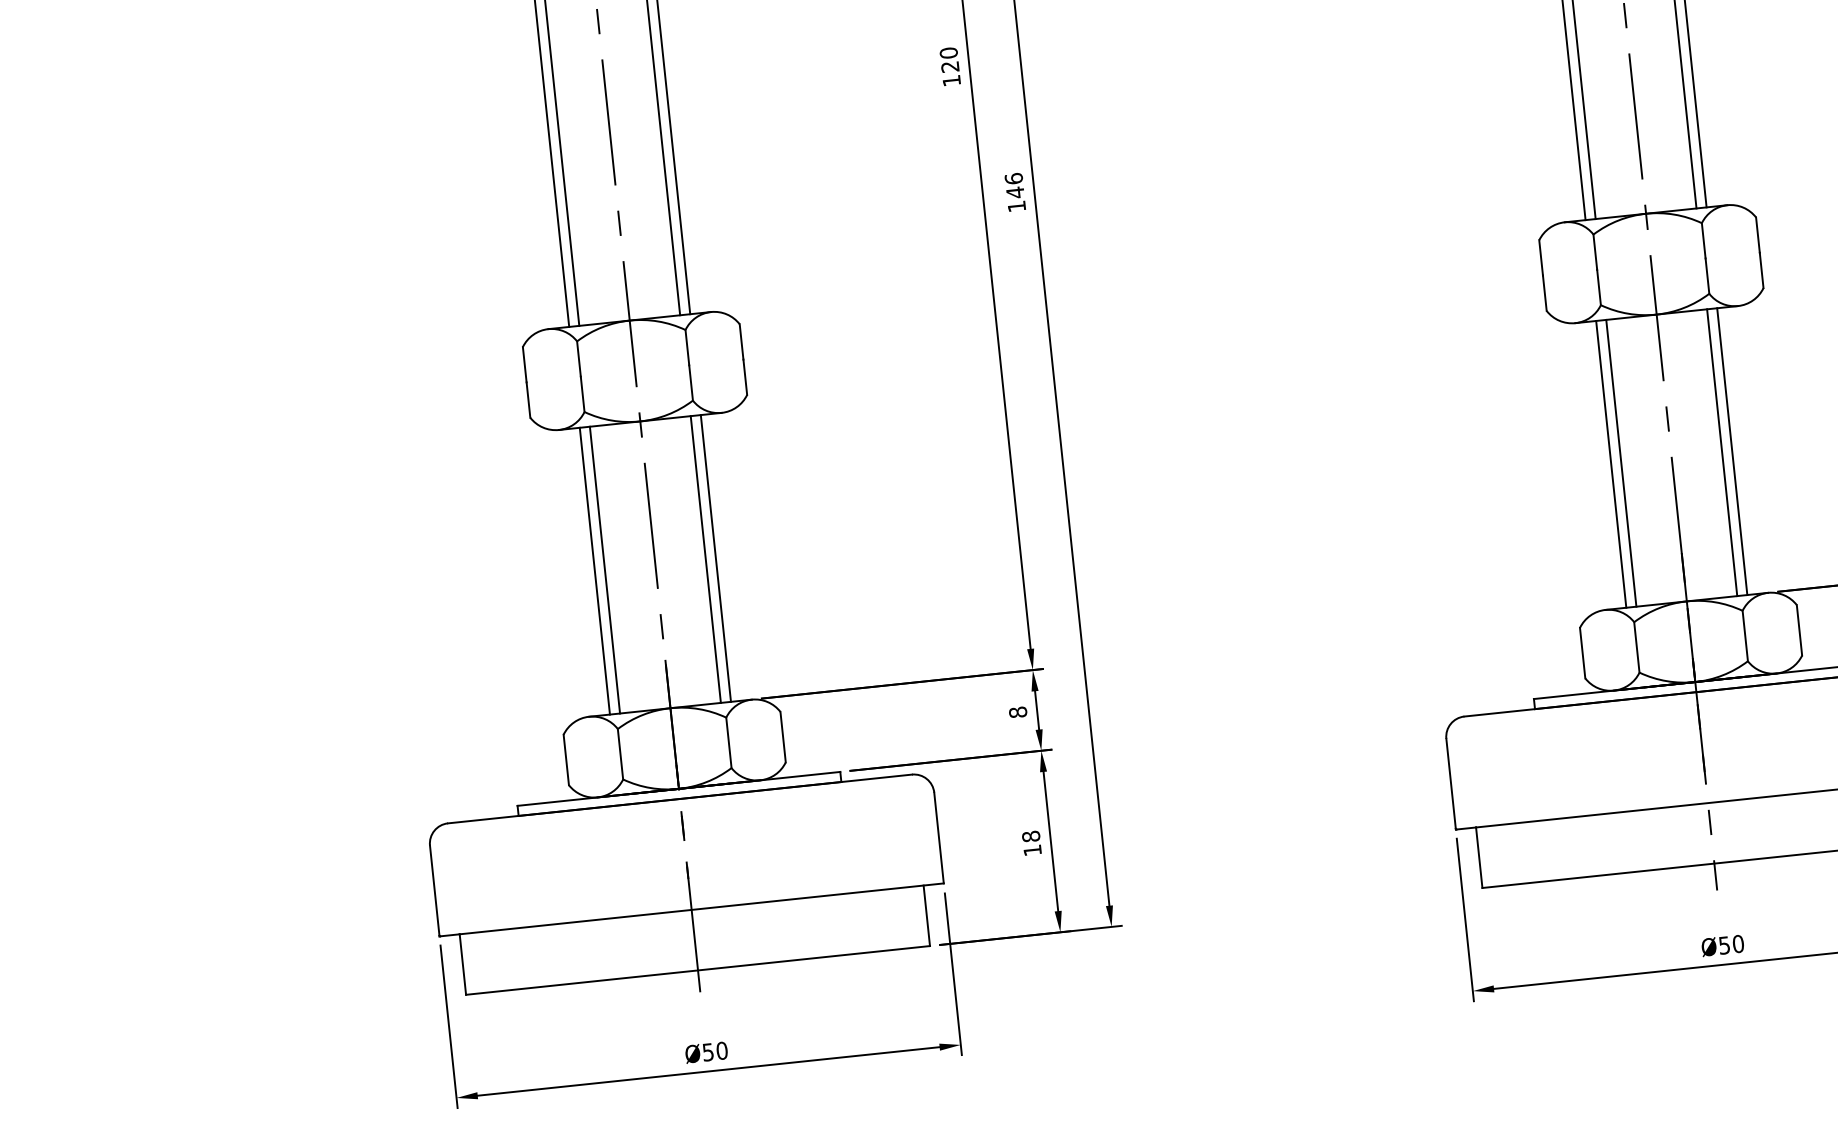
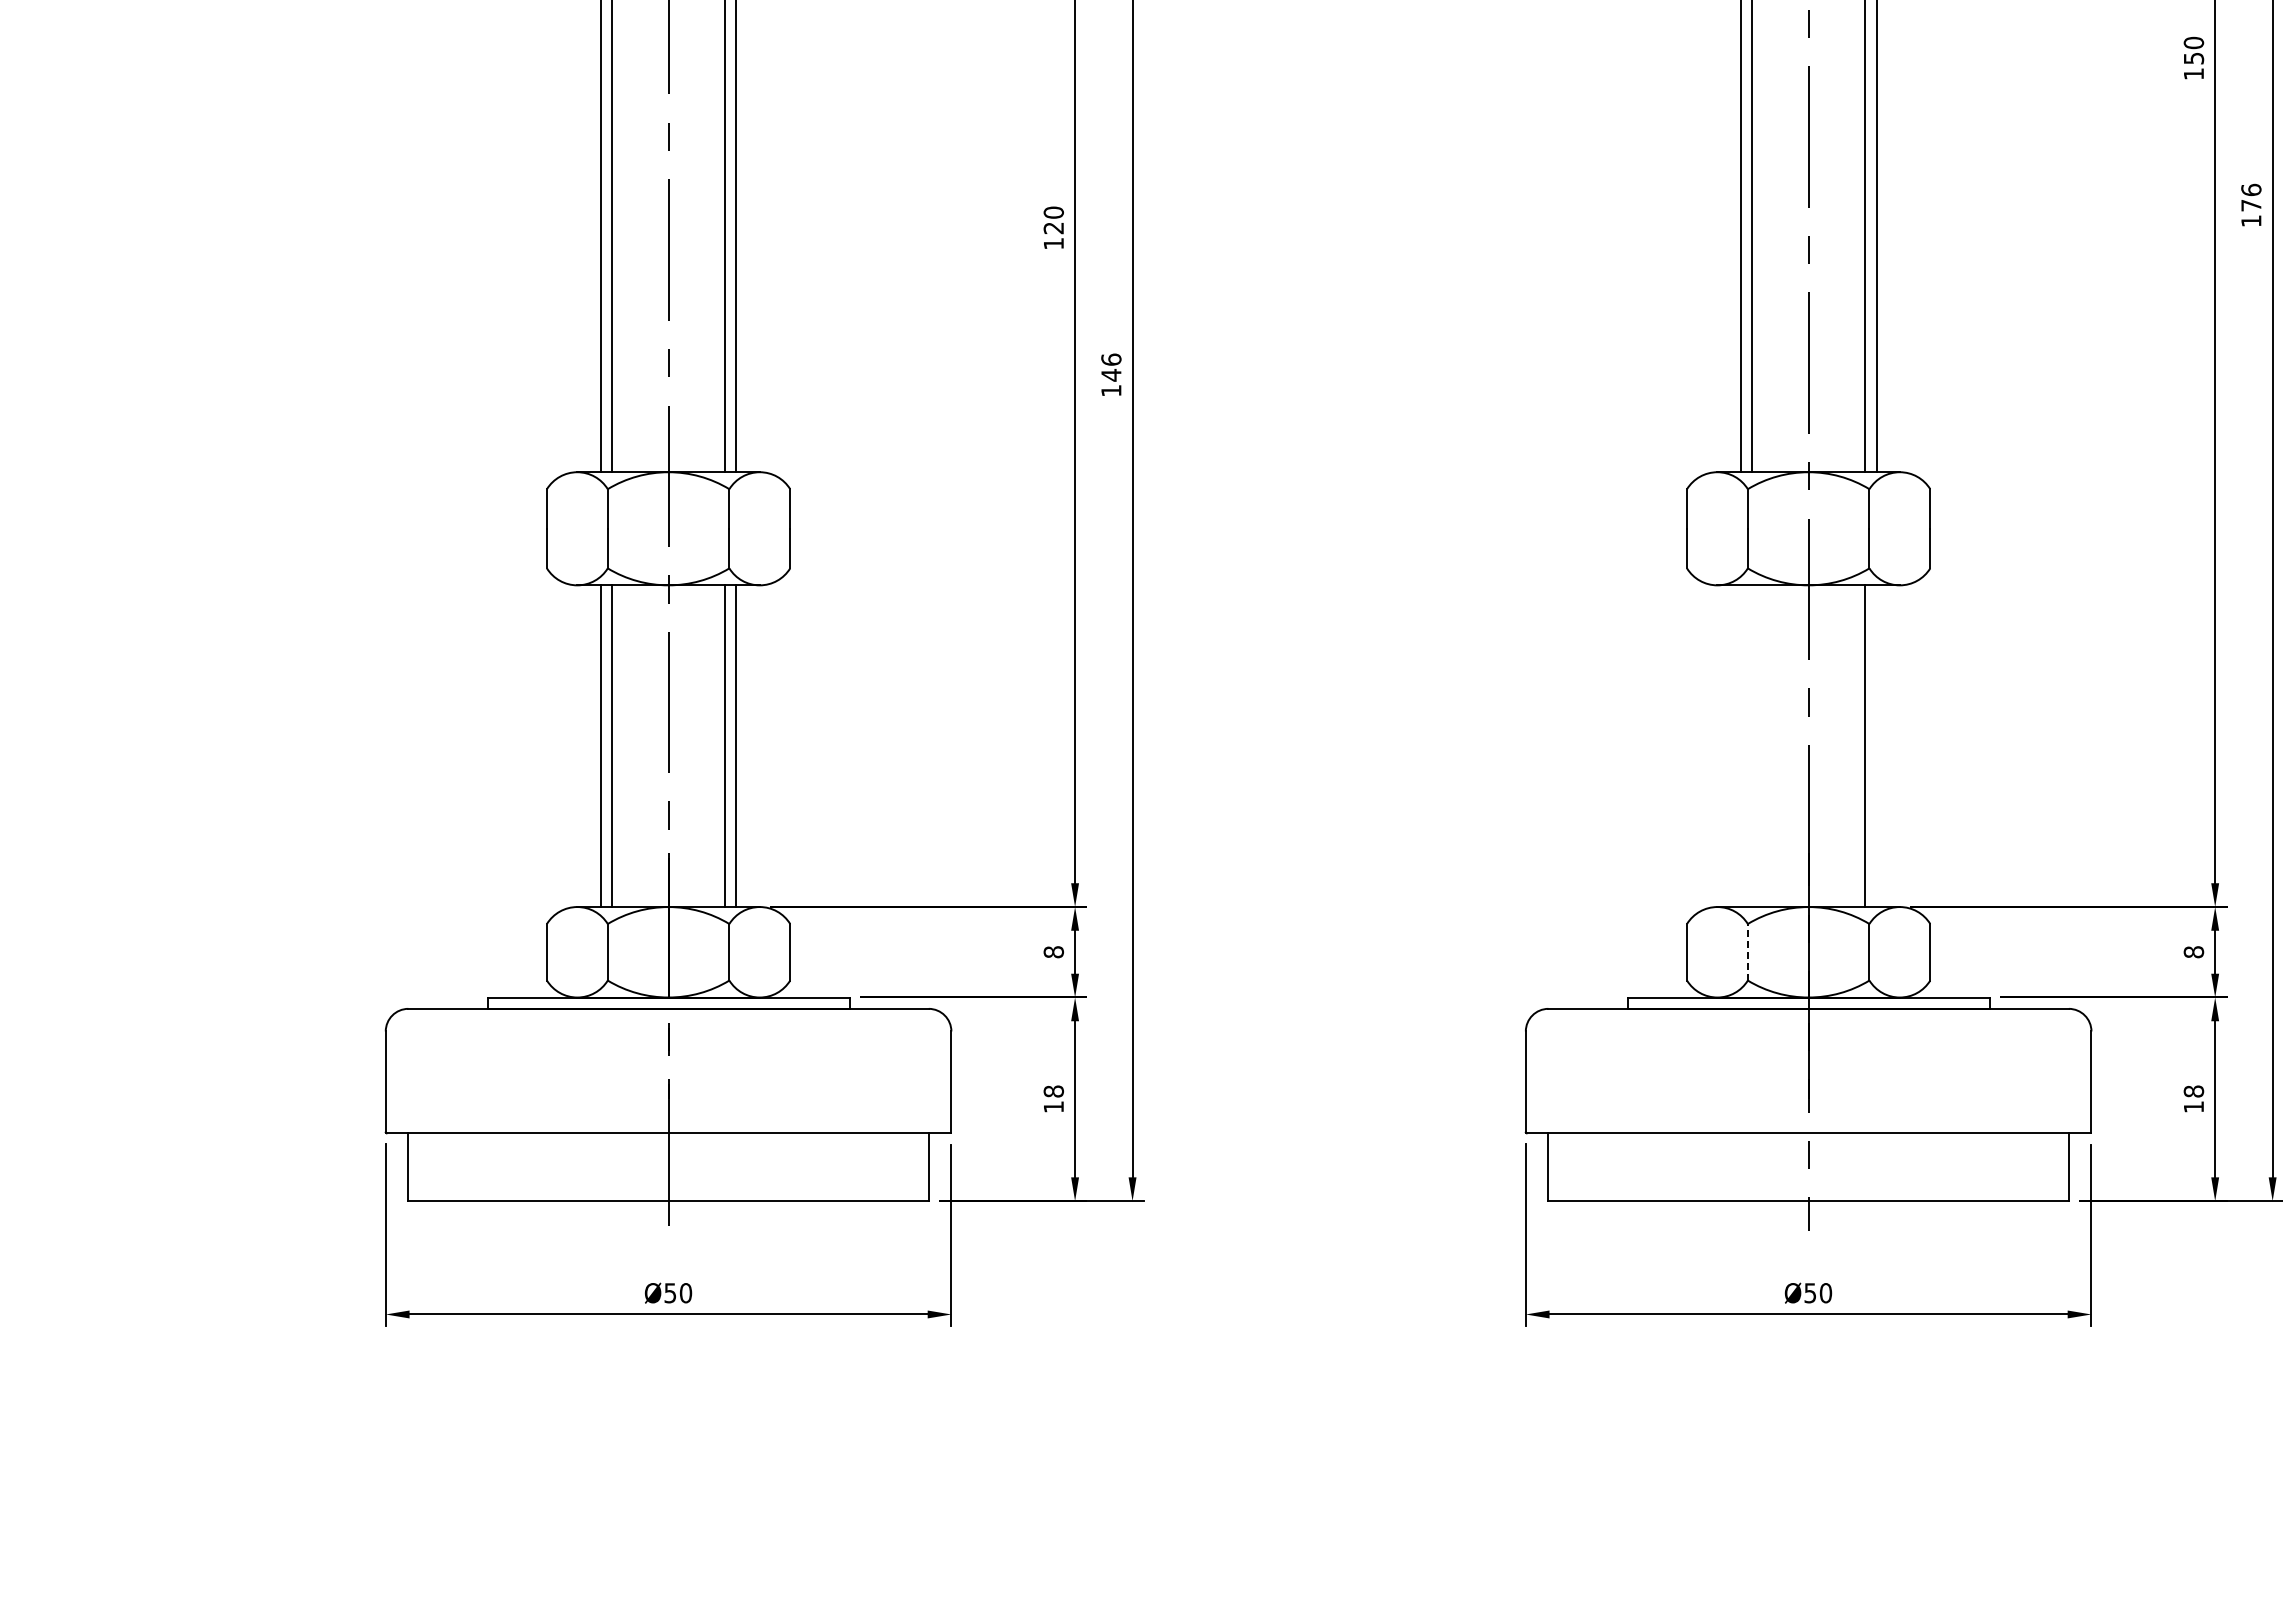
line: (1732, 451) -> (1876, 746), removed
line: (1621, 463) -> (1752, 746), removed
line: (1611, 464) -> (1740, 746), removed
line: (1636, 646) -> (1747, 951), solid -> dashed

